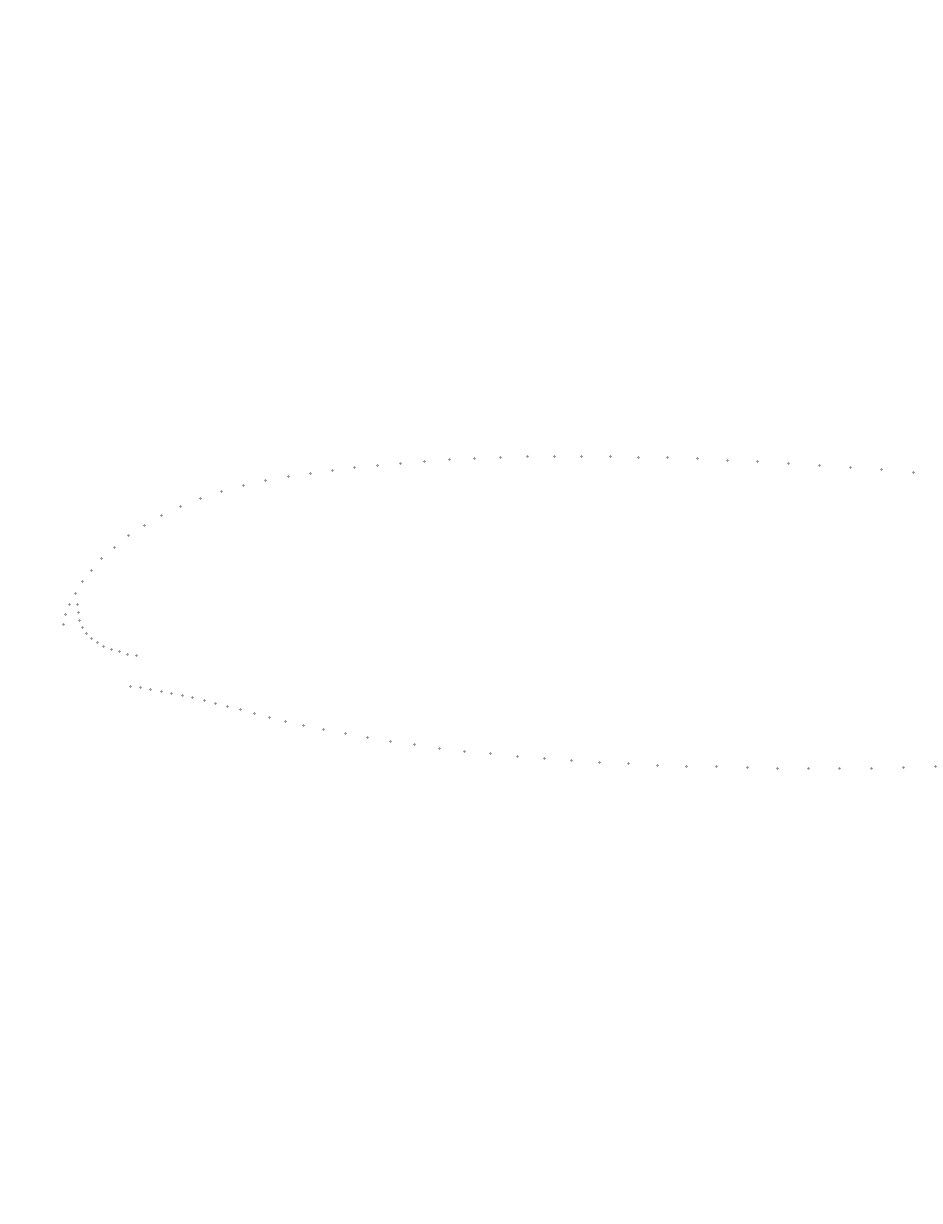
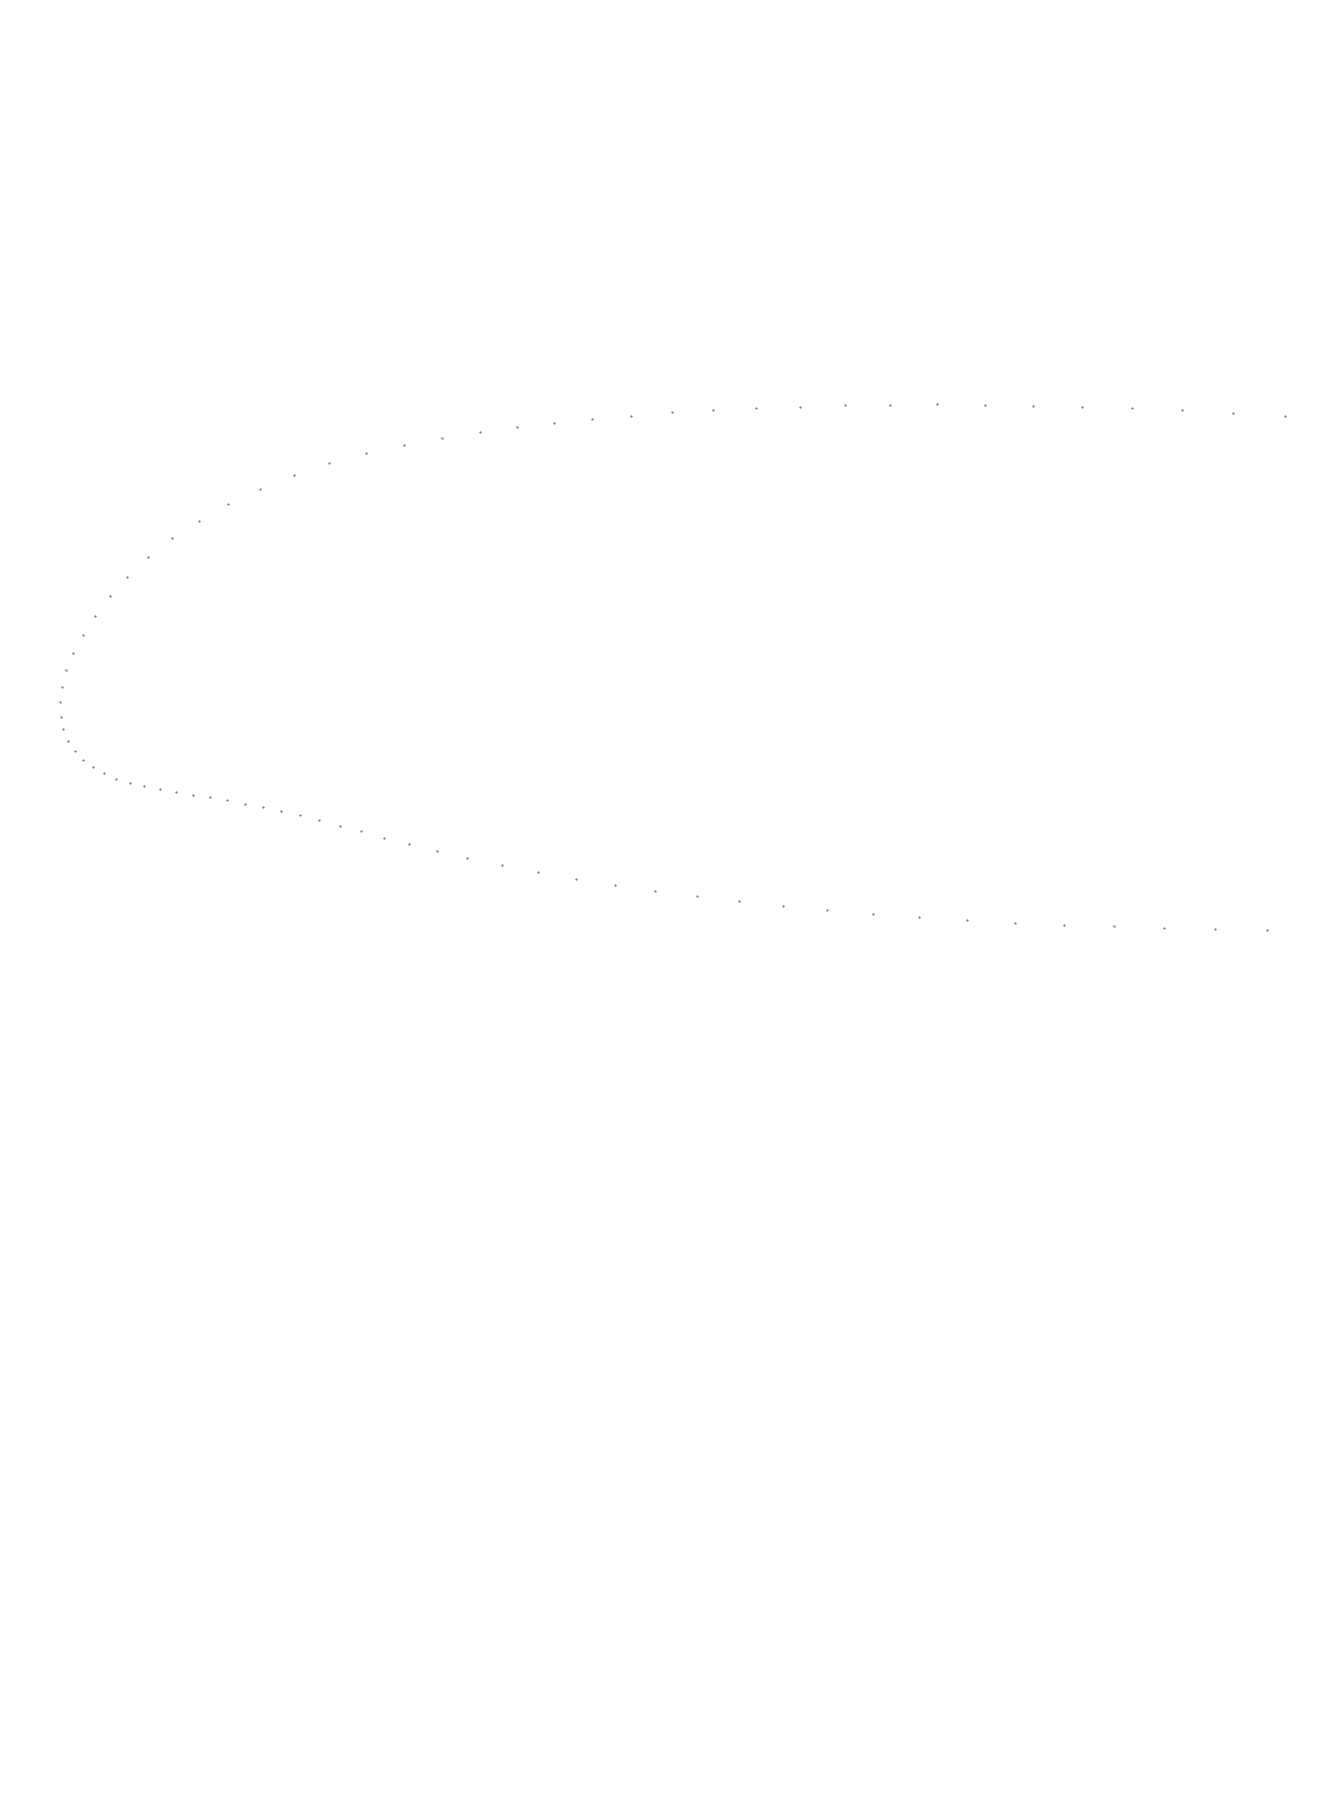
part: (97, 641) -> (94, 765), moved

